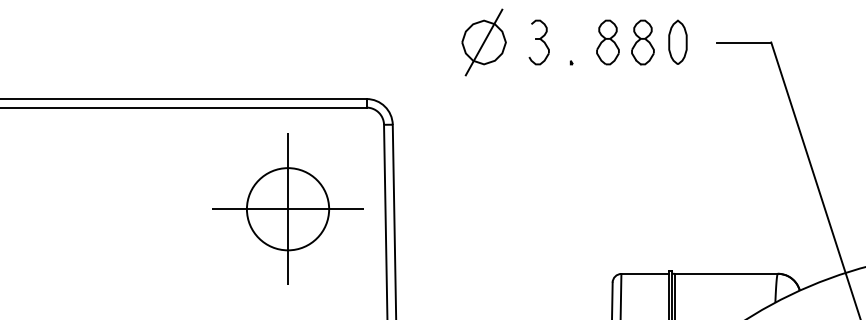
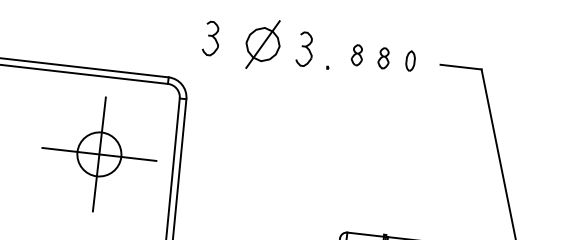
part: (677, 41) -> (410, 60), size x0.6
part: (415, 42) -> (210, 38), added
part: (607, 42) -> (356, 55), size x0.6
part: (642, 42) -> (383, 58), size x0.6
circle: (287, 209) -> (98, 154), size x0.7

